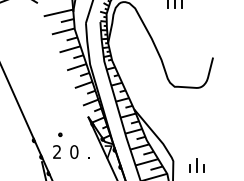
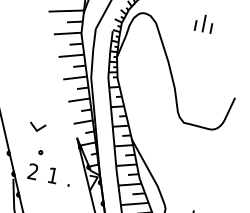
line: (53, 115) -> (37, 128), added
text: (74, 151) -> (53, 175), 0 -> 1

